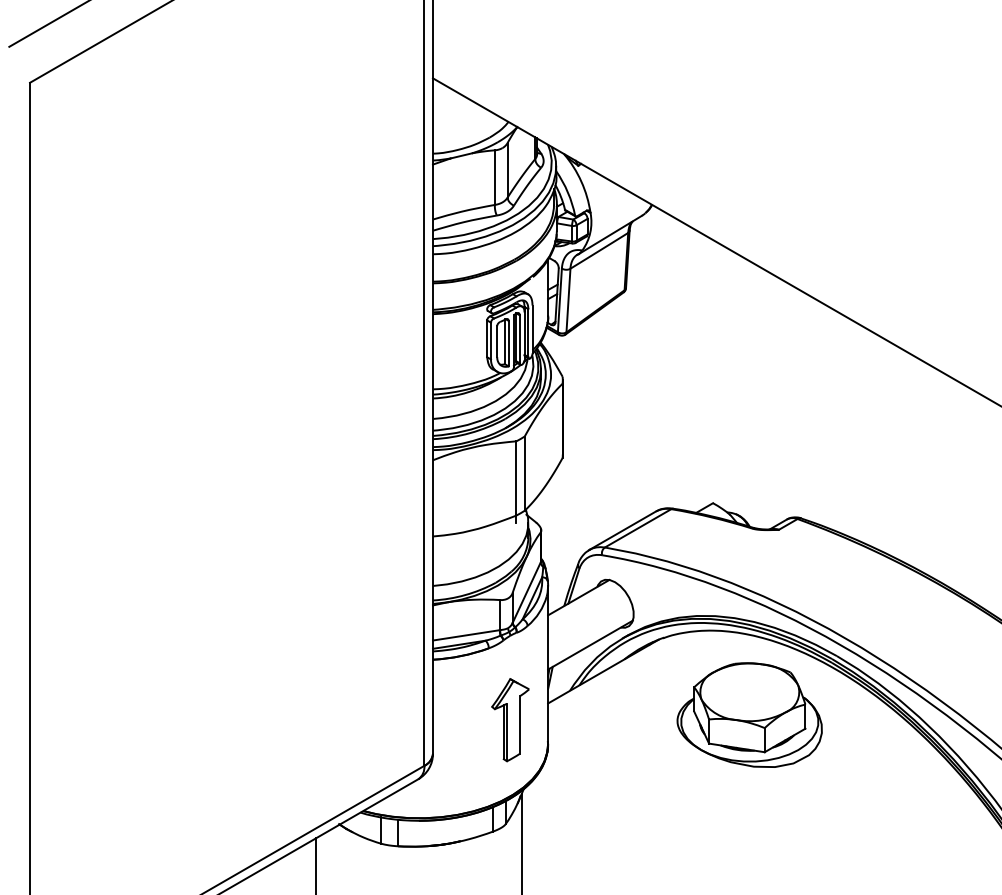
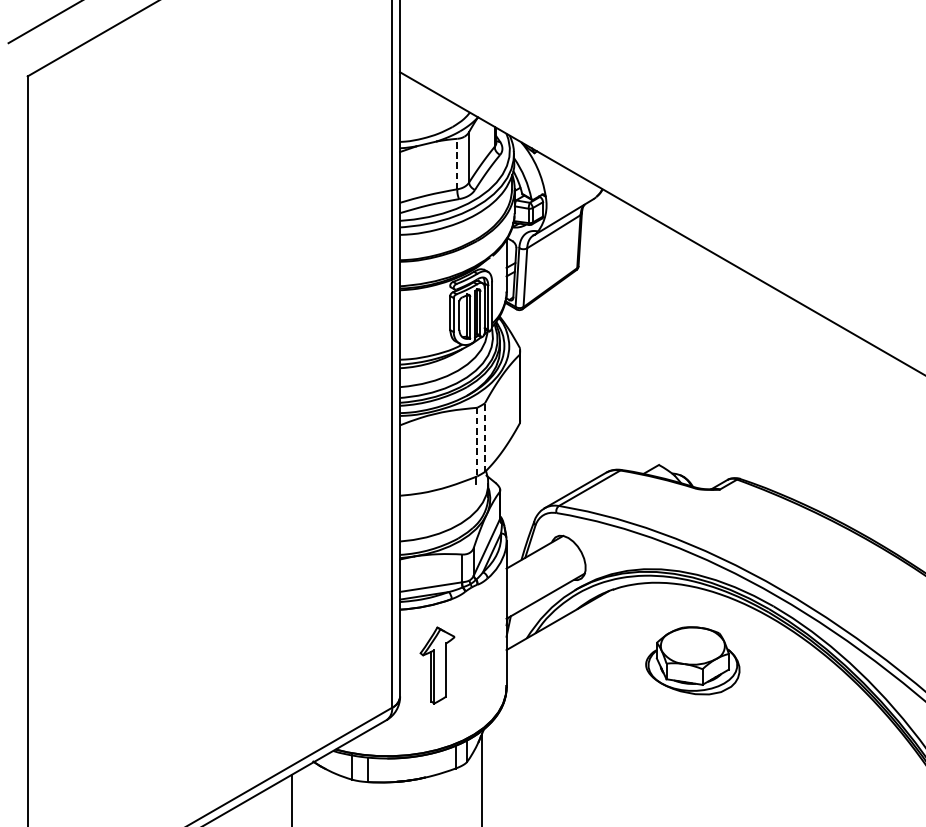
line: (494, 177) -> (456, 163), solid -> dashed
line: (524, 473) -> (484, 437), solid -> dashed
line: (516, 478) -> (477, 442), solid -> dashed
part: (749, 714) -> (692, 660), size x0.7
part: (510, 720) -> (437, 665), moved

